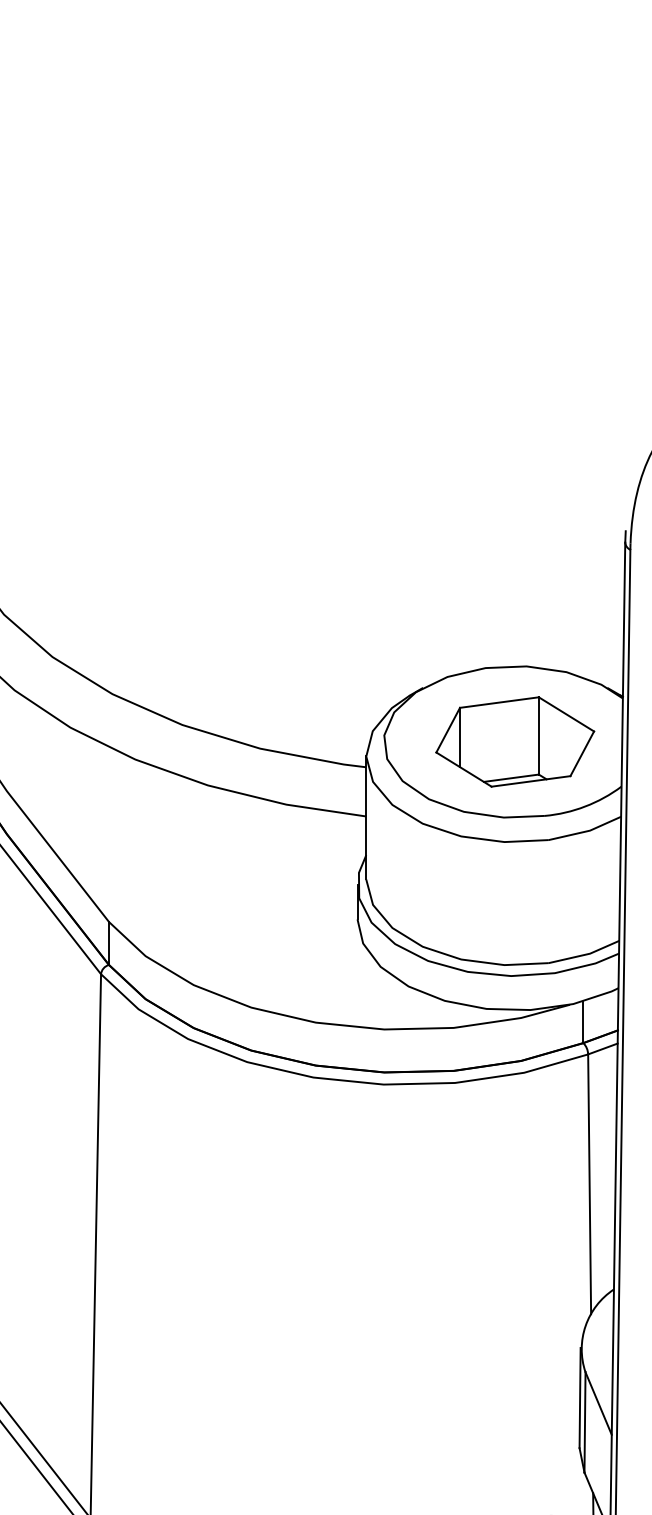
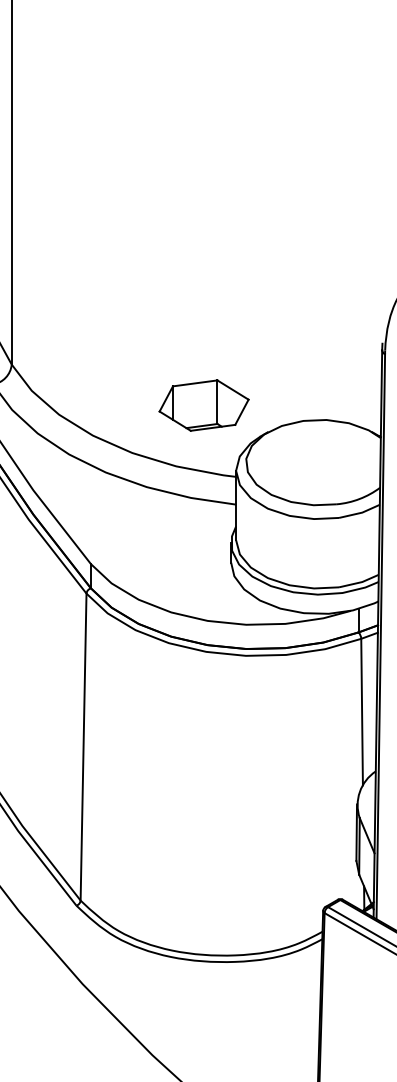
part: (514, 741) -> (203, 405), moved

